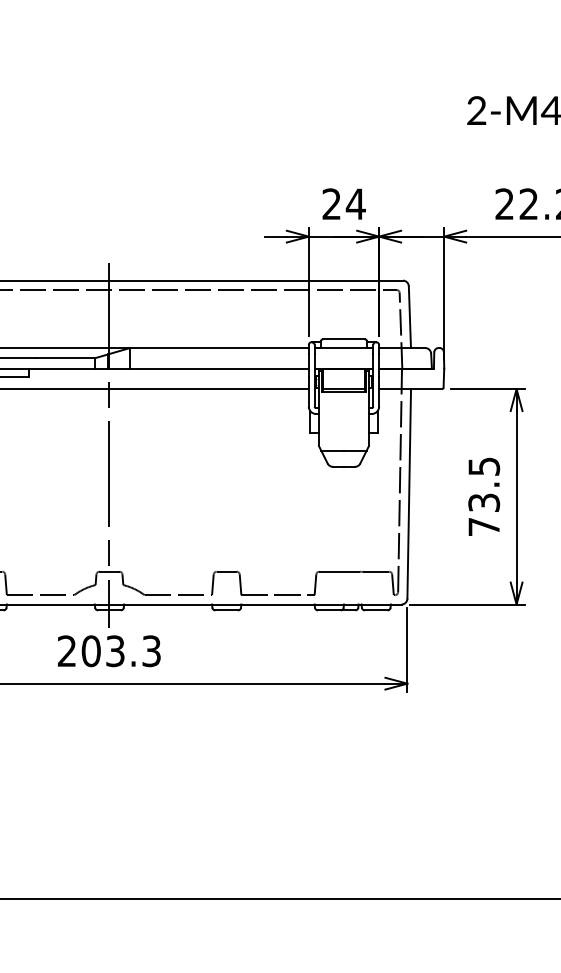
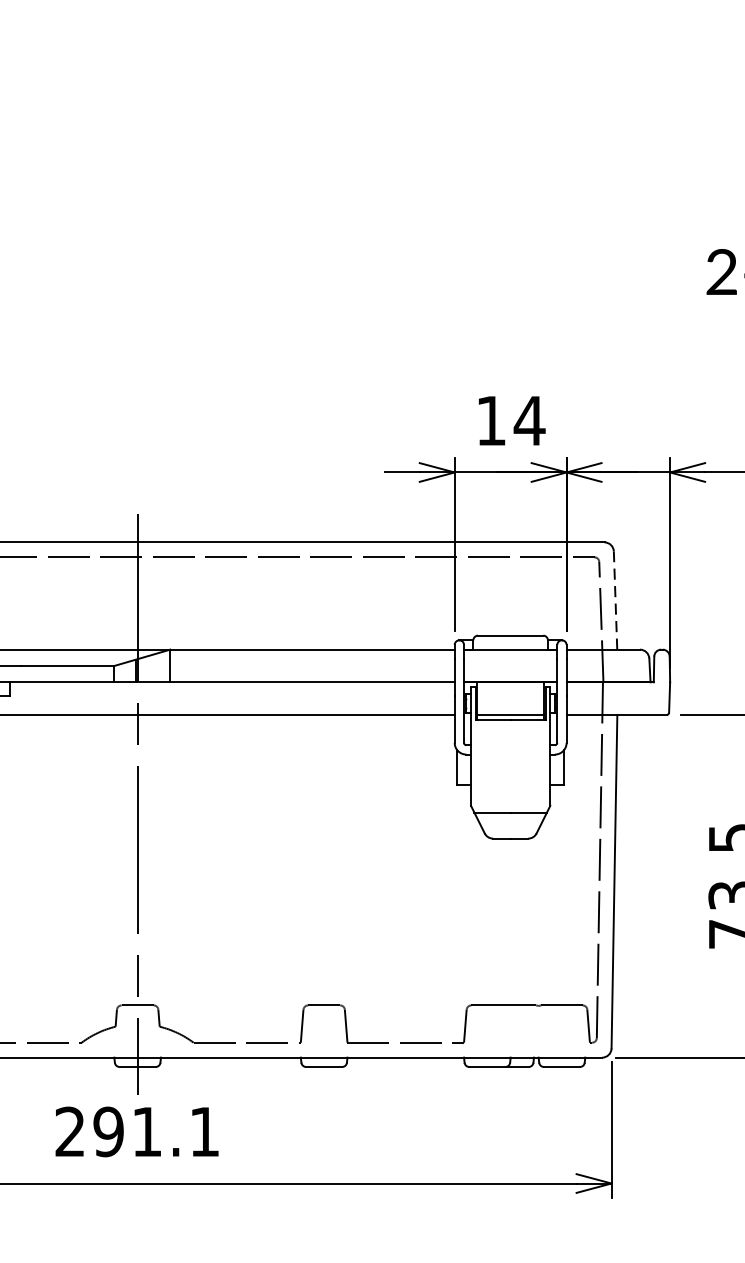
text: (331, 203) -> (490, 419), 24 -> 14
line: (409, 317) -> (614, 601), solid -> dashed
text: (120, 651) -> (155, 1132), 203.3 -> 291.1

